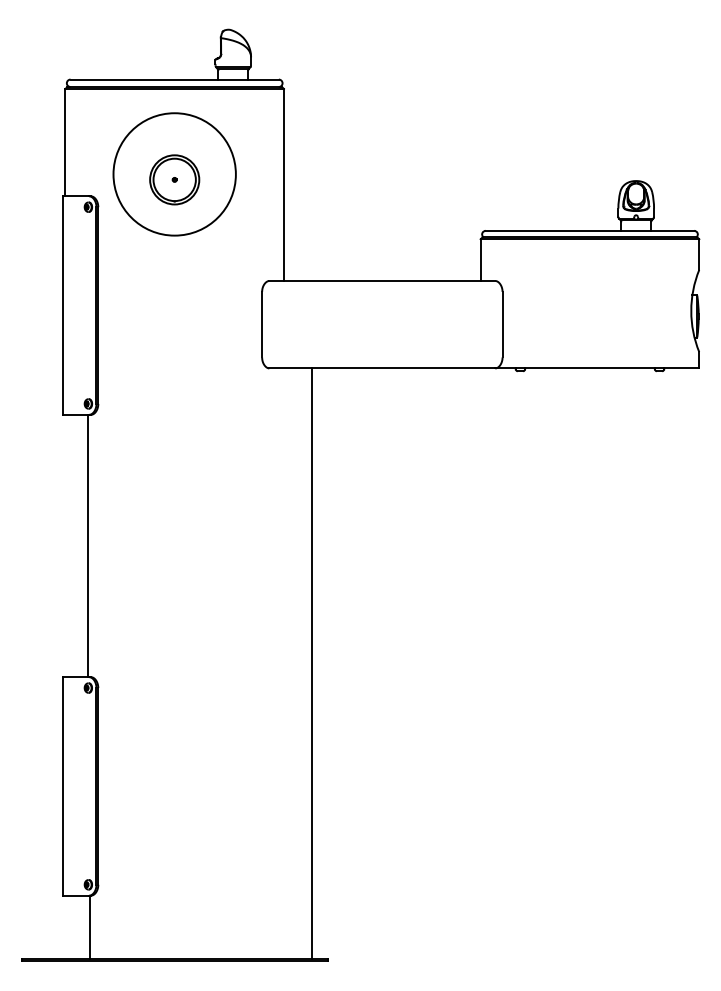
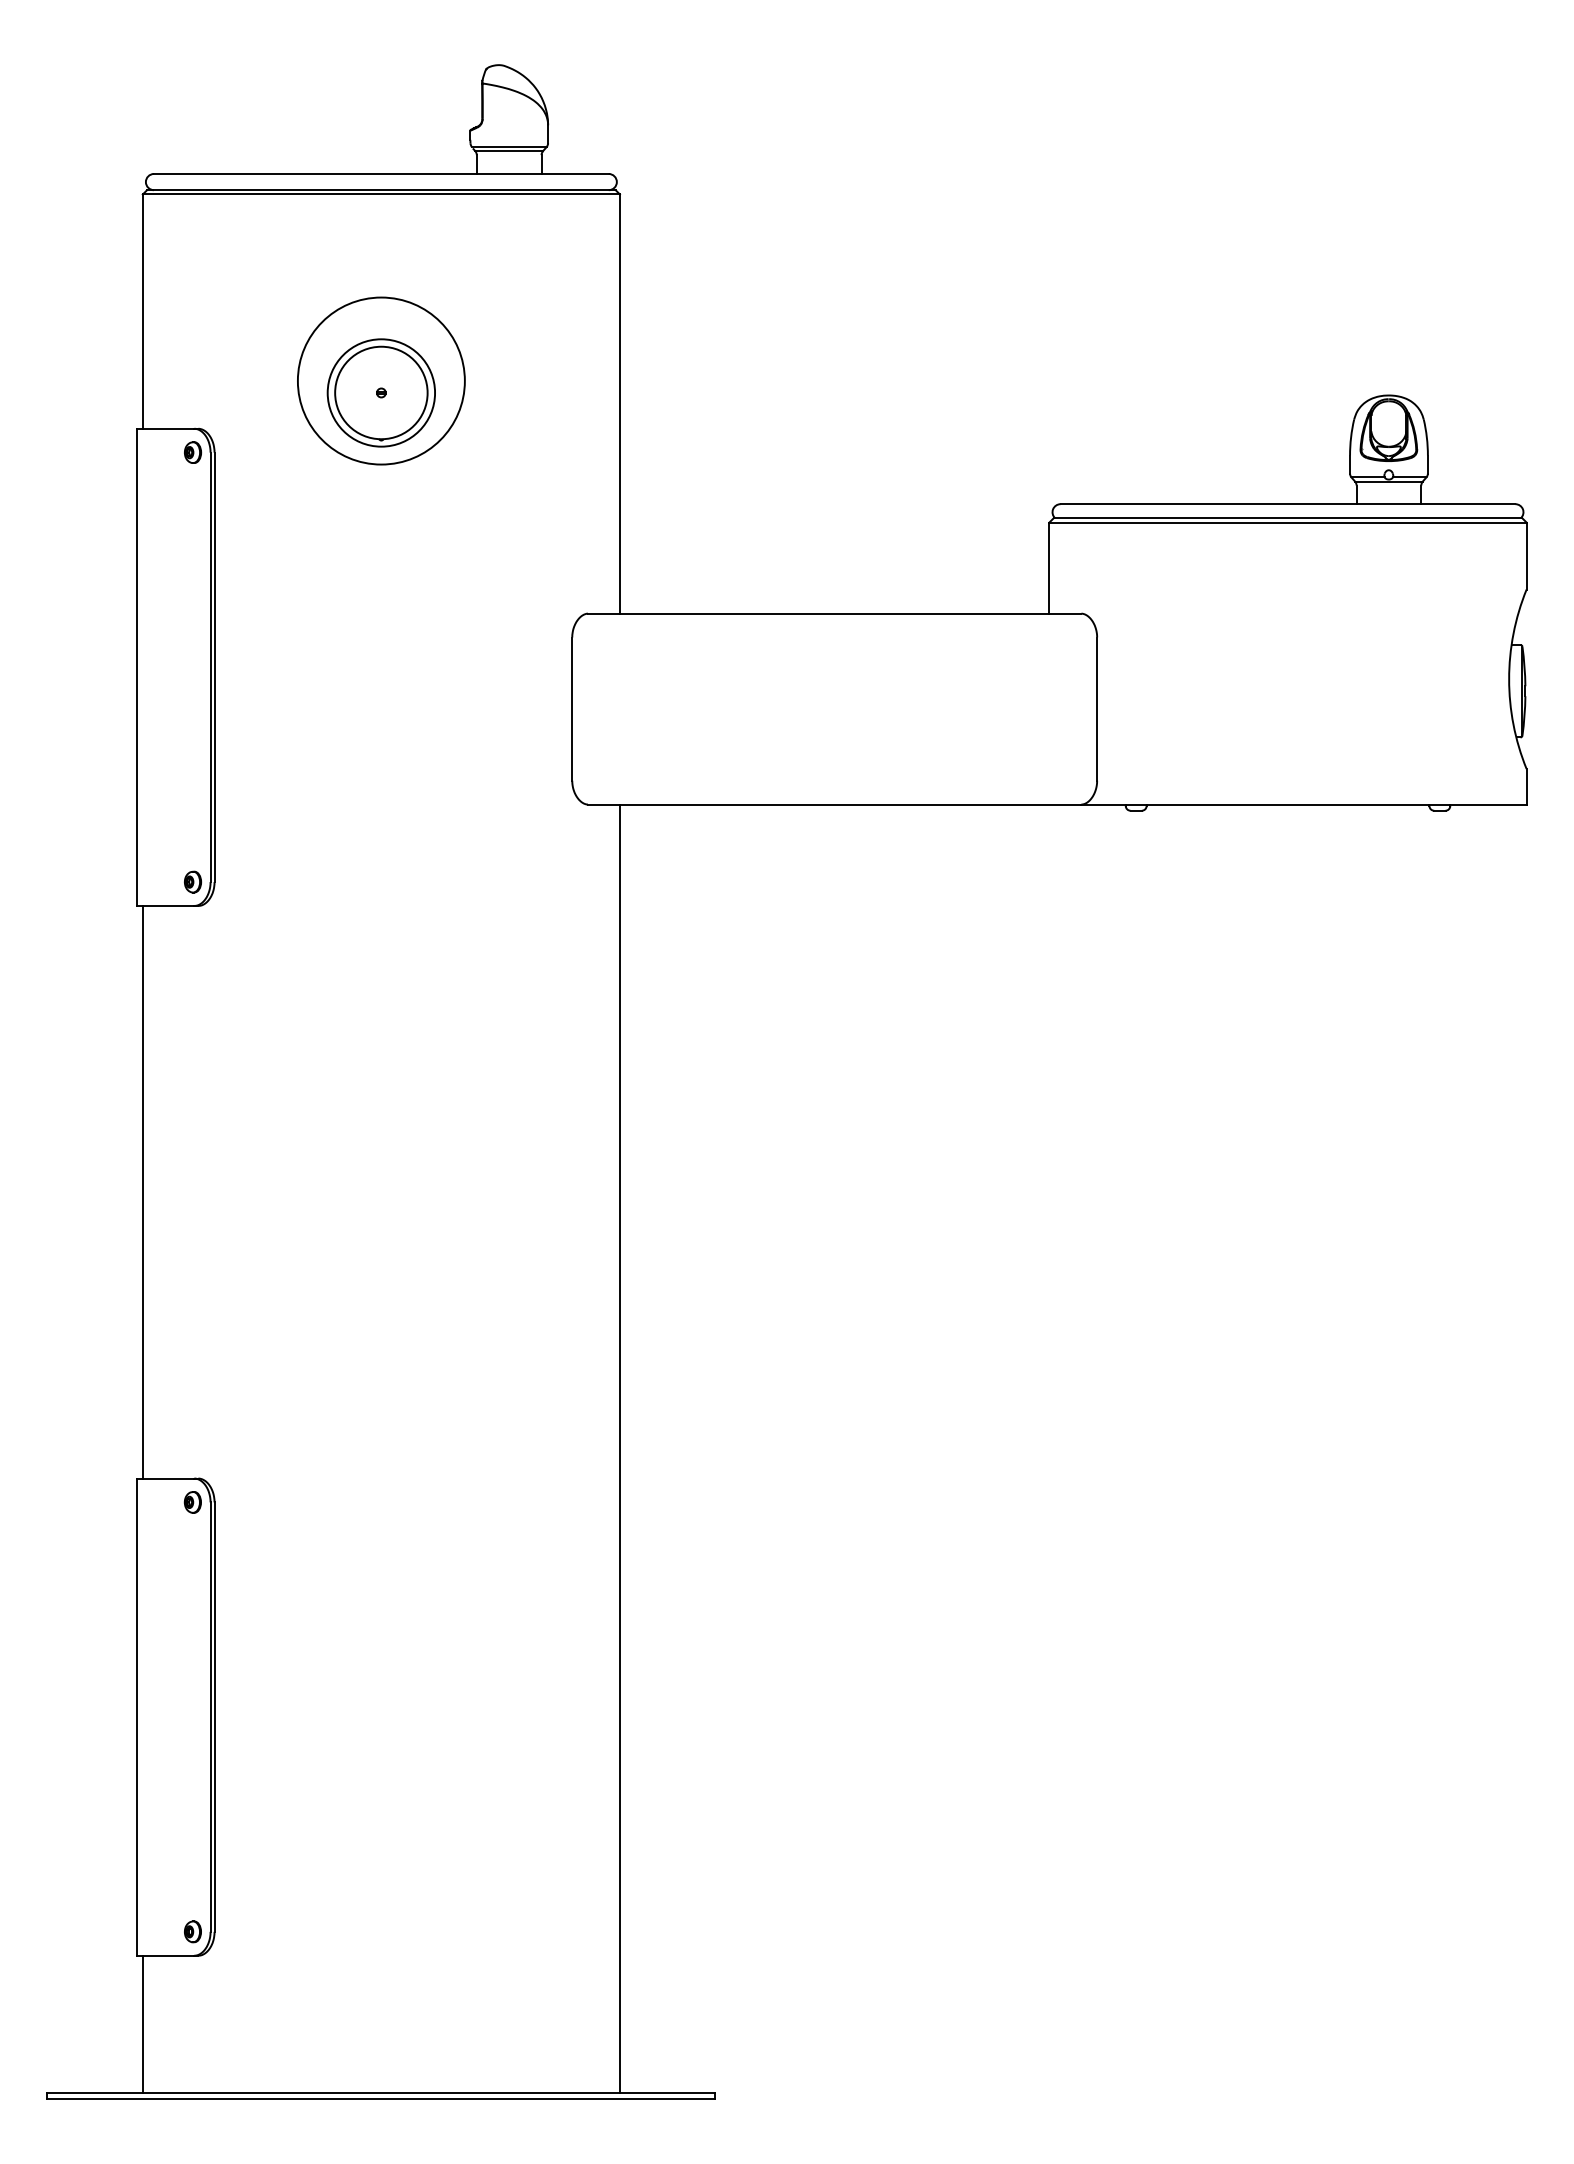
circle: (174, 174) -> (380, 381), size x0.62
line: (88, 545) -> (142, 1191), moved
line: (311, 663) -> (618, 1448), moved
line: (90, 926) -> (142, 2022), moved

